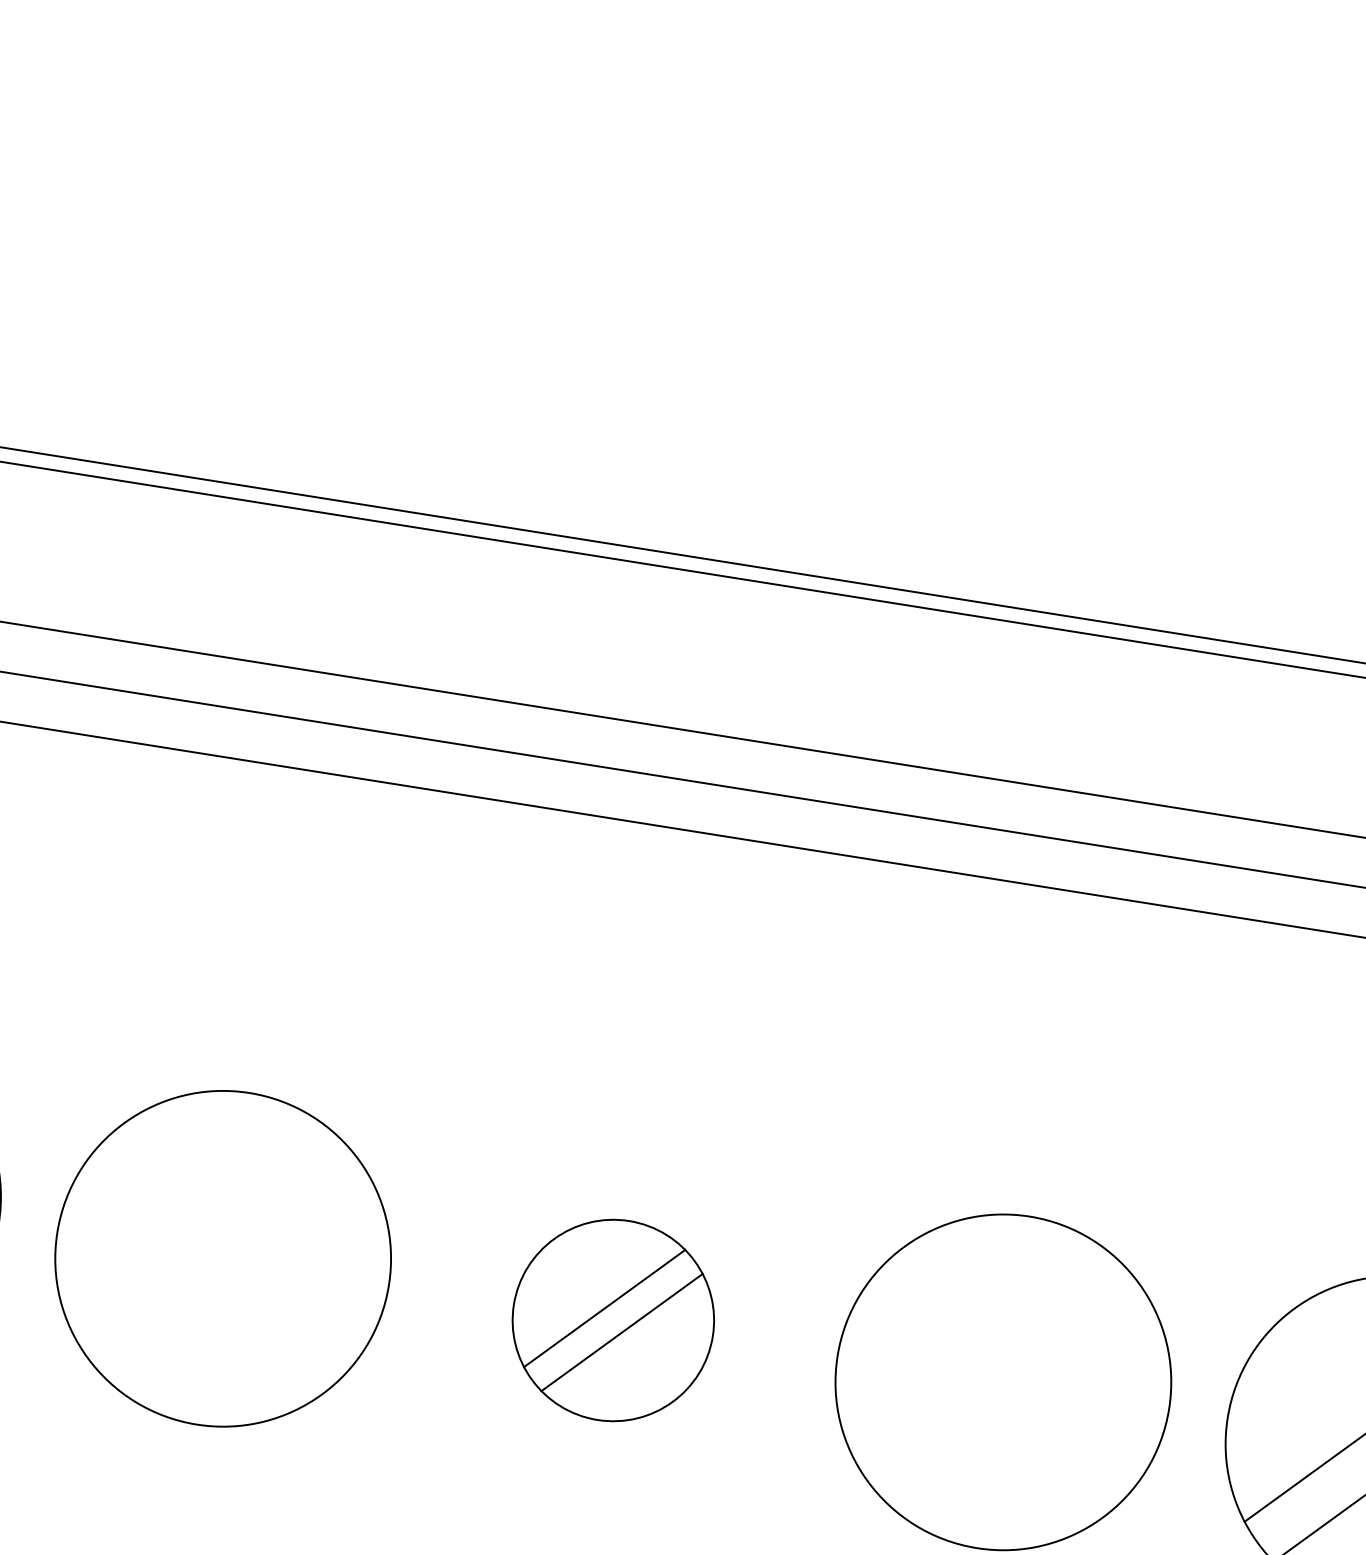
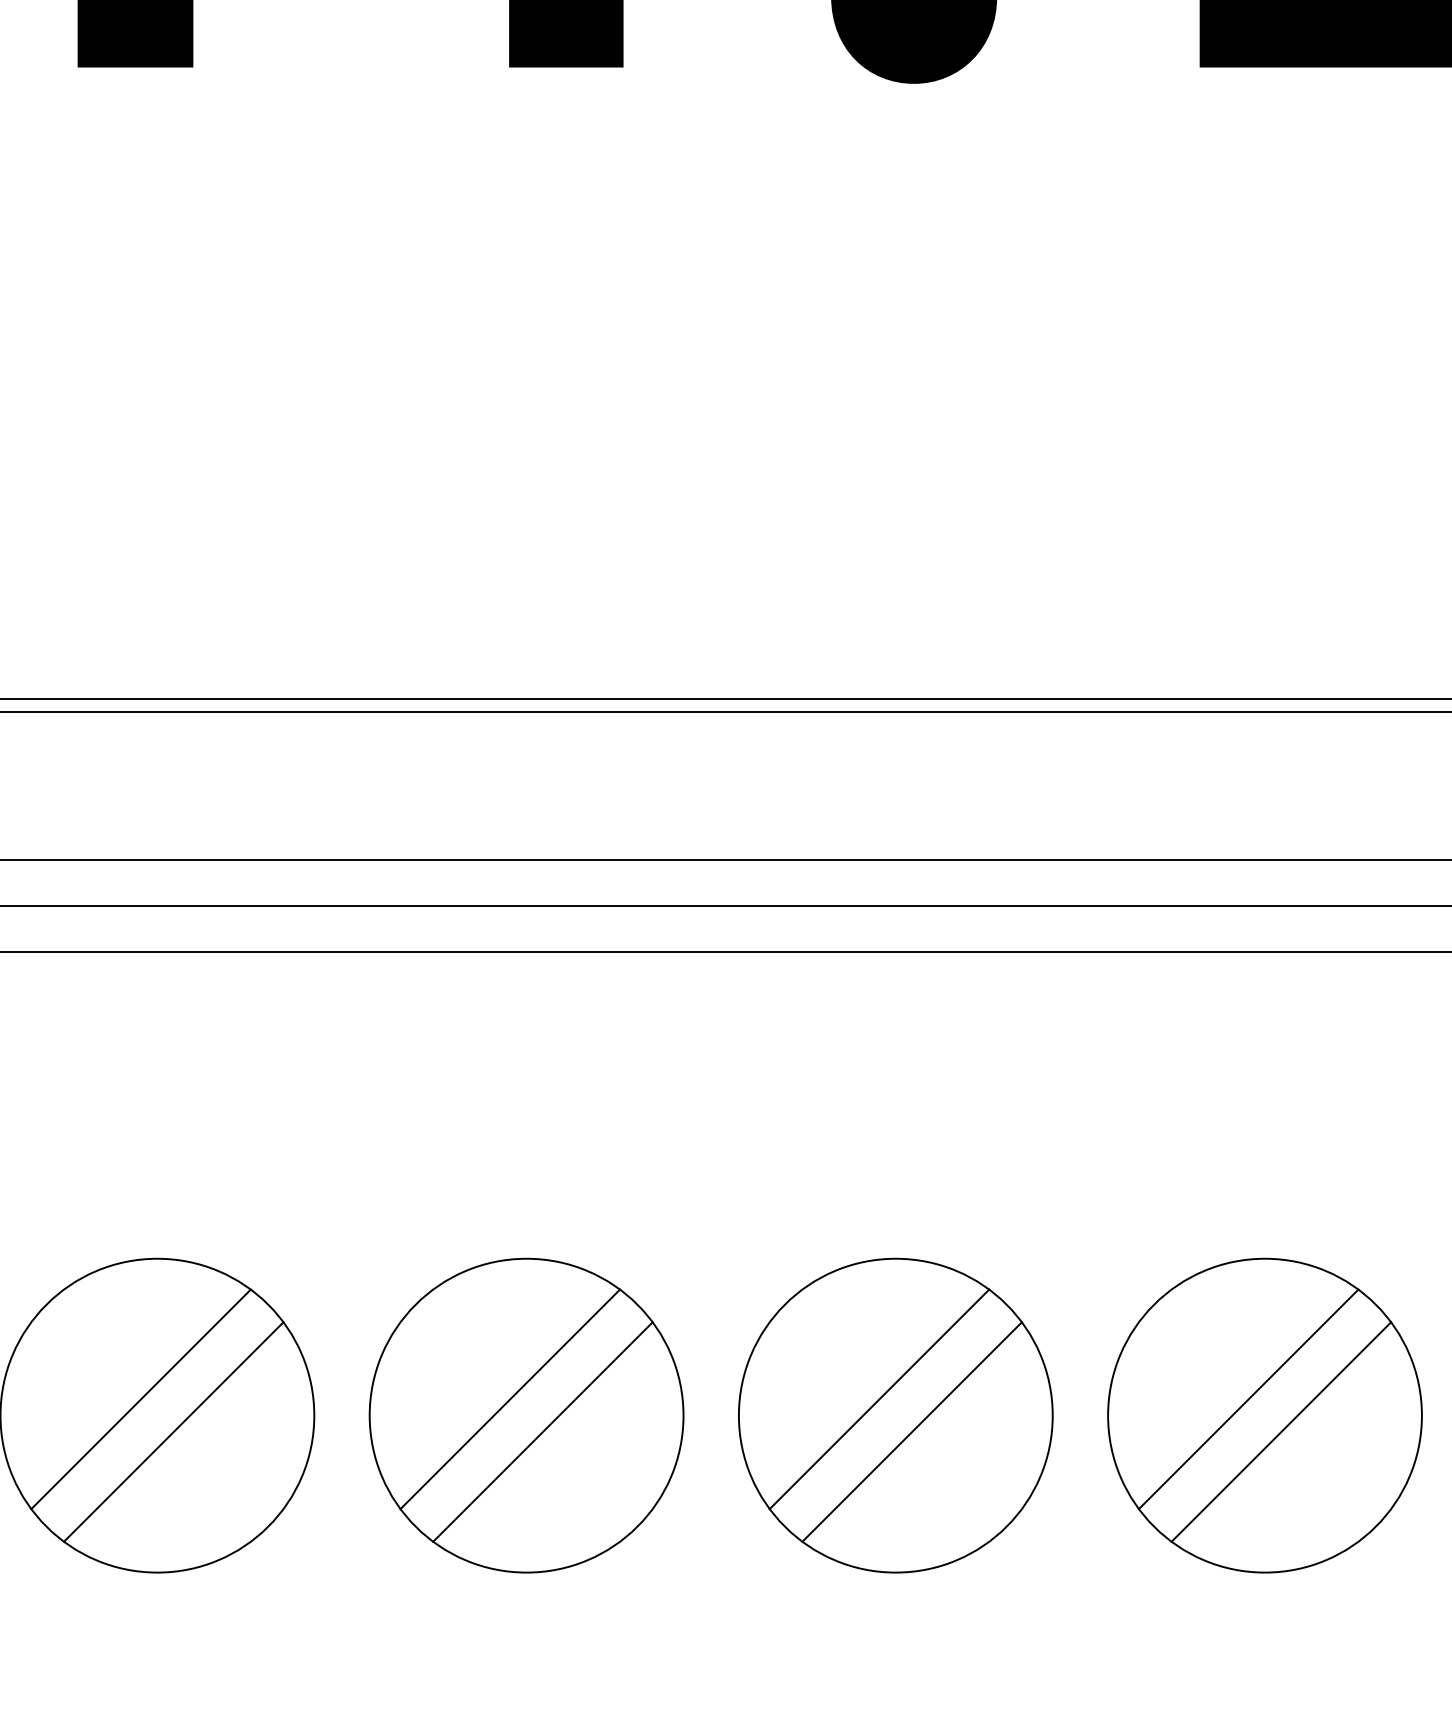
line: (208, 1239) -> (510, 1399), added
line: (237, 1278) -> (542, 1431), added
part: (612, 1320) -> (895, 1415), size x1.67
line: (988, 1362) -> (1248, 1399), added
line: (1018, 1401) -> (1281, 1431), added

